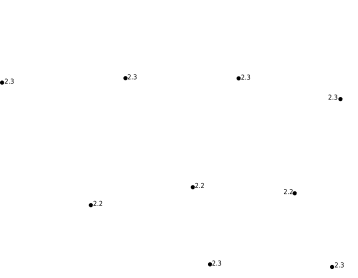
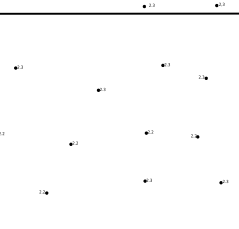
part: (130, 76) -> (101, 89), moved
part: (336, 97) -> (203, 77), moved
part: (196, 186) -> (148, 132), moved

